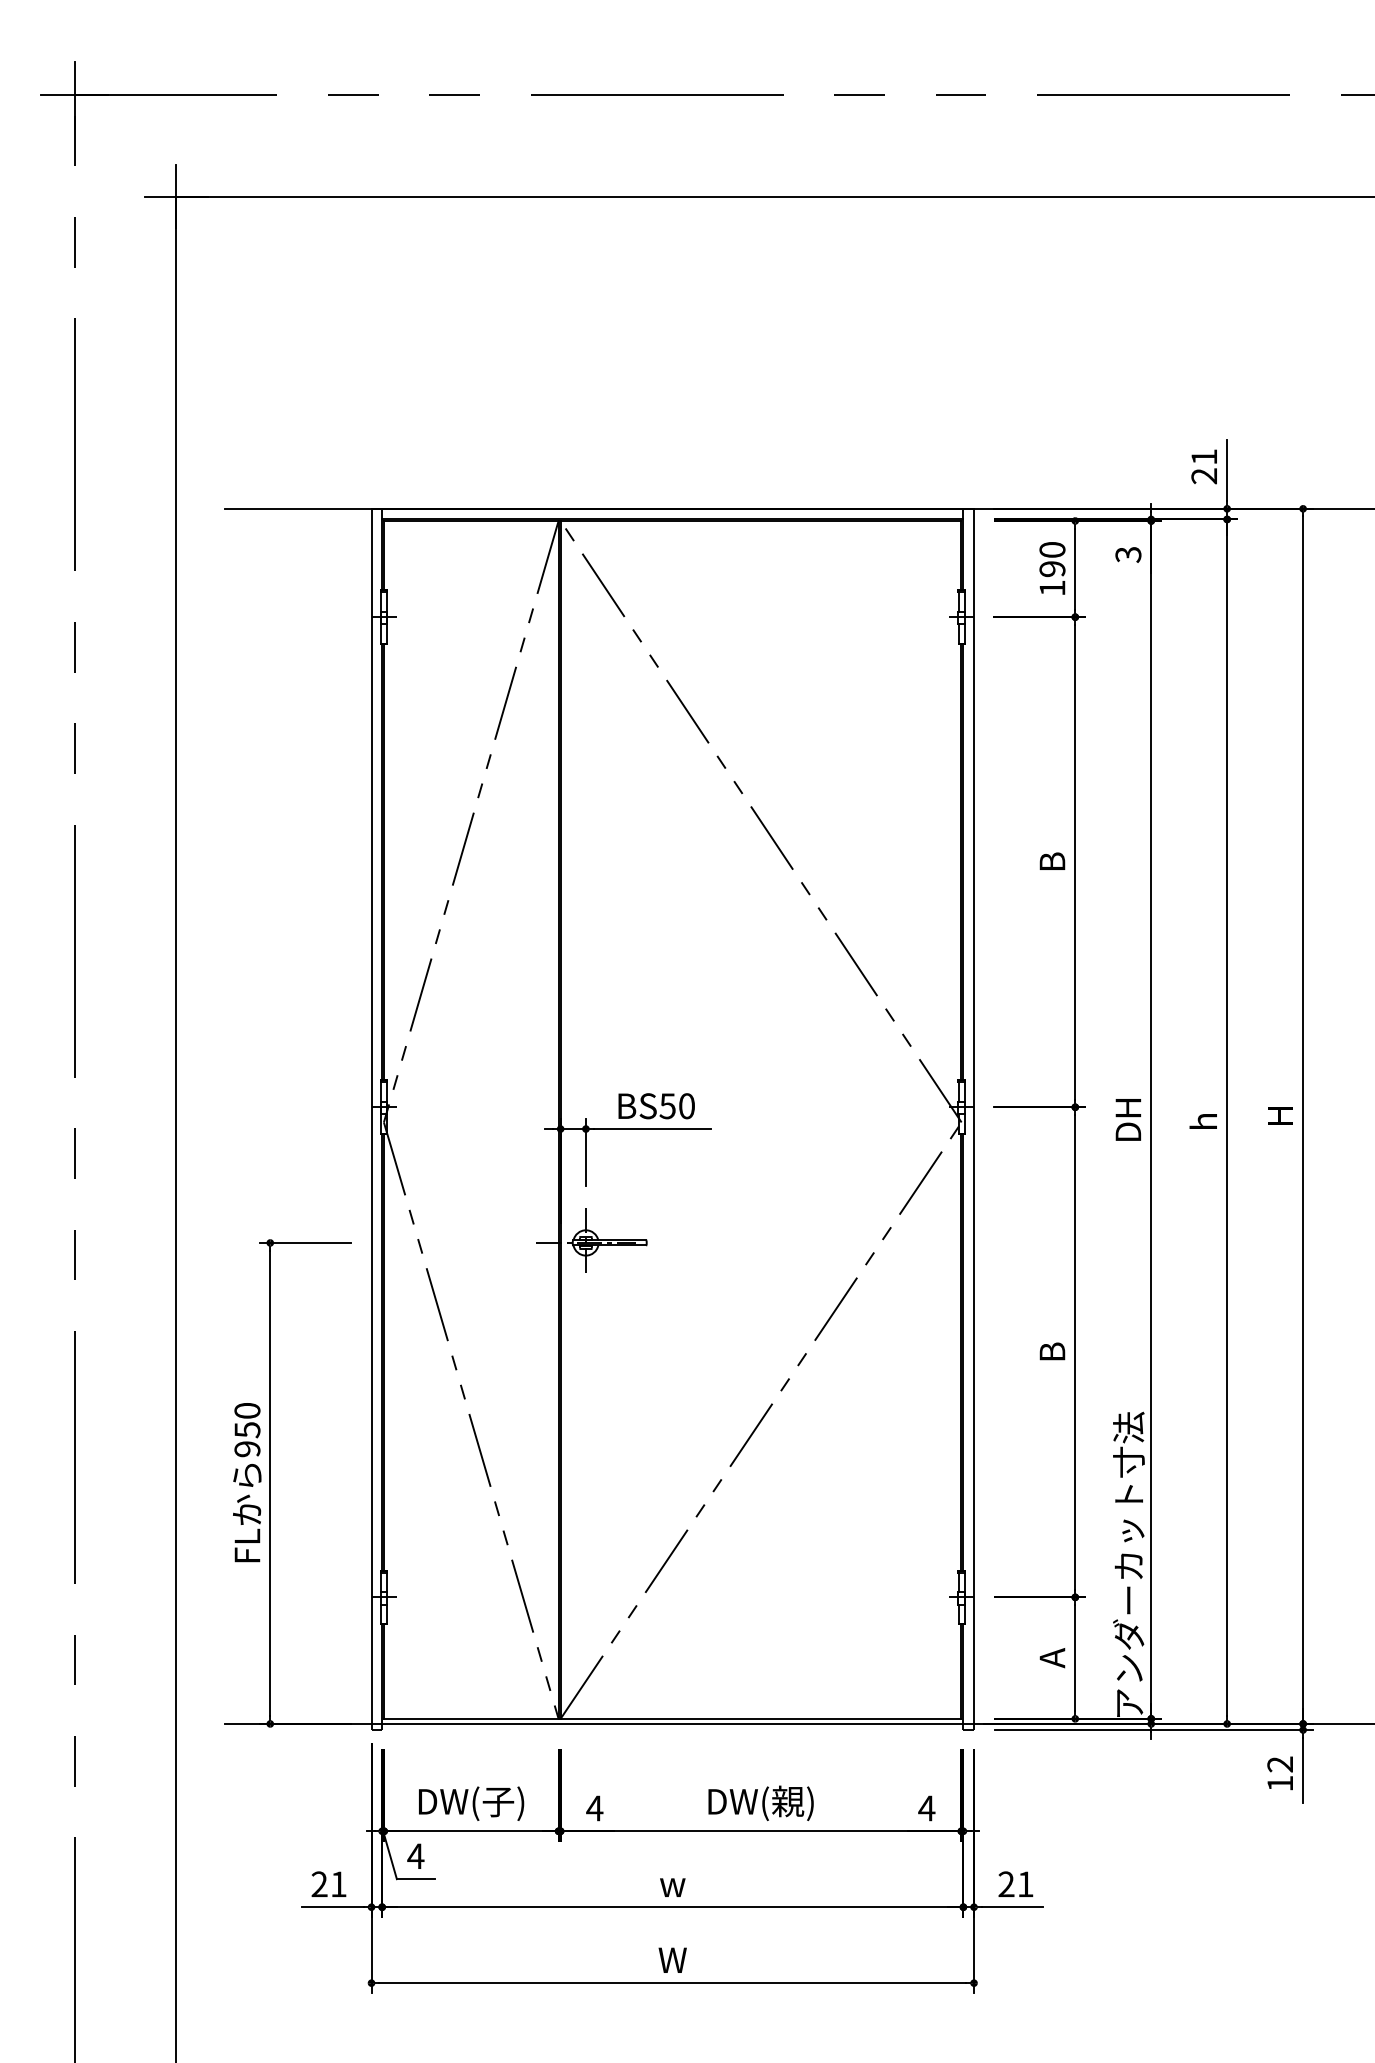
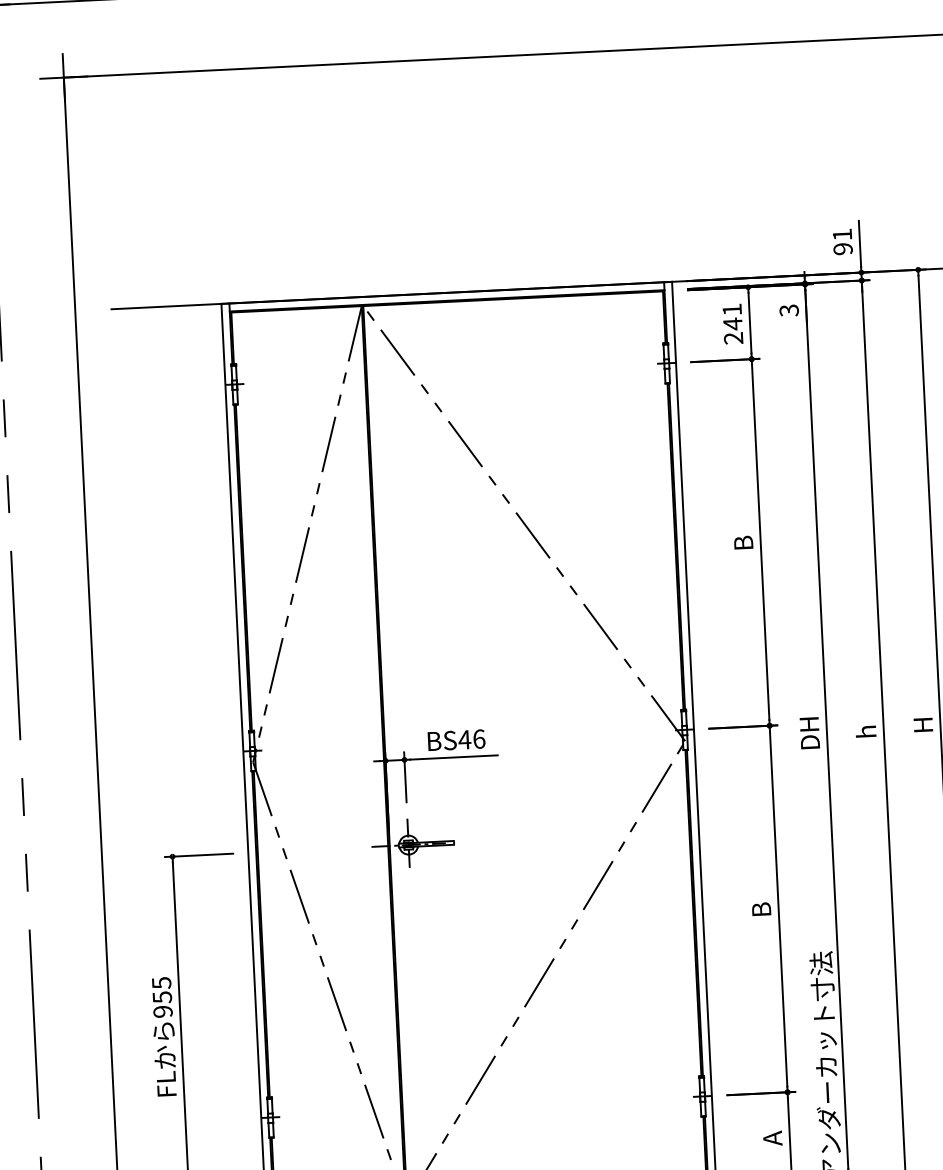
text: (1204, 476) -> (843, 249), 21 -> 91
text: (1052, 569) -> (732, 324), 190 -> 241
text: (677, 1106) -> (472, 739), BS50 -> BS46
text: (247, 1411) -> (161, 983), 950 -> 955

